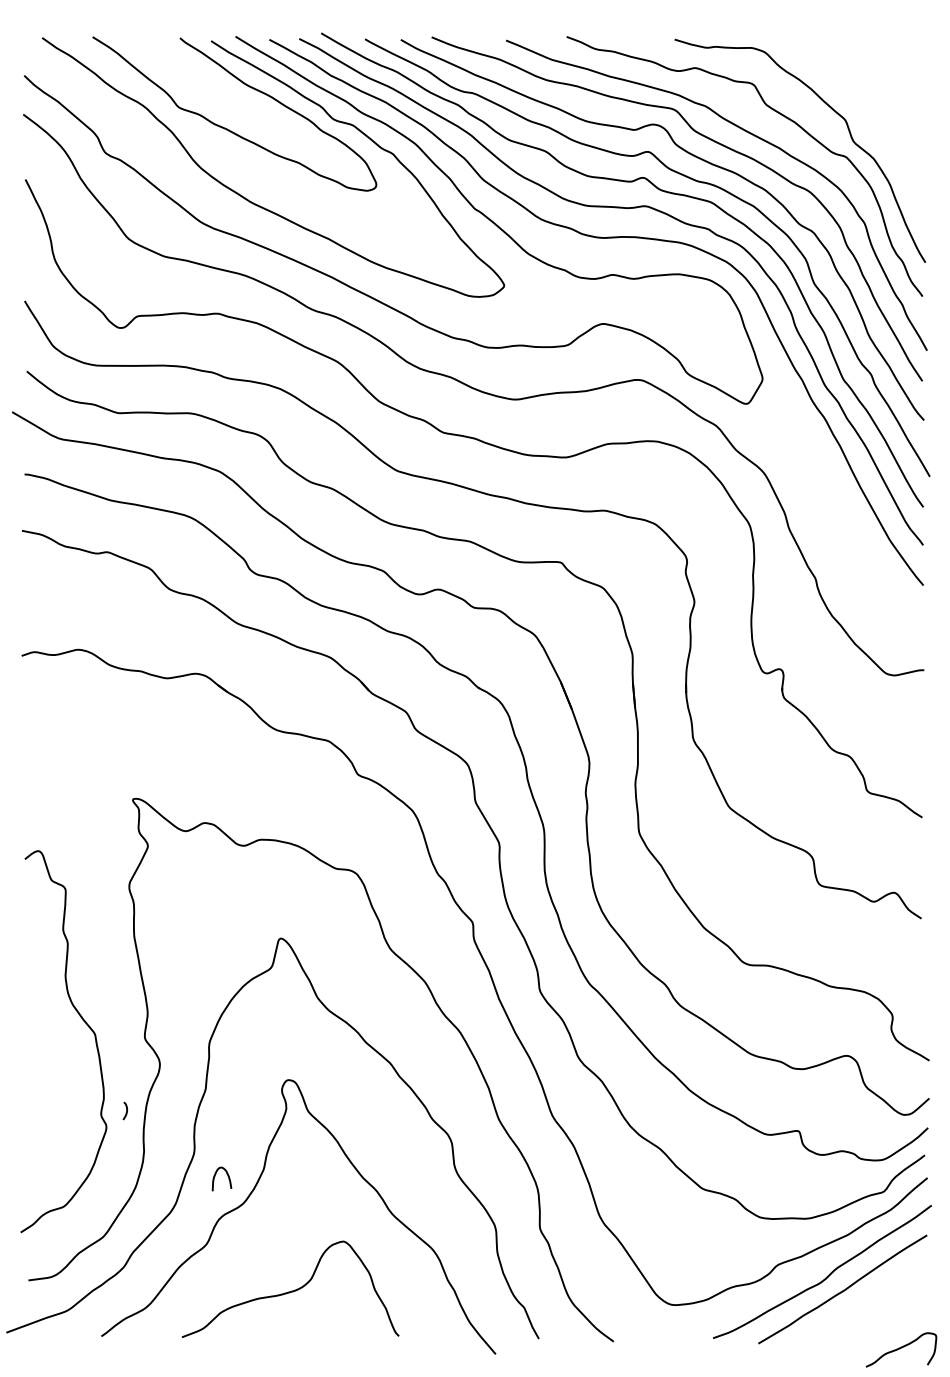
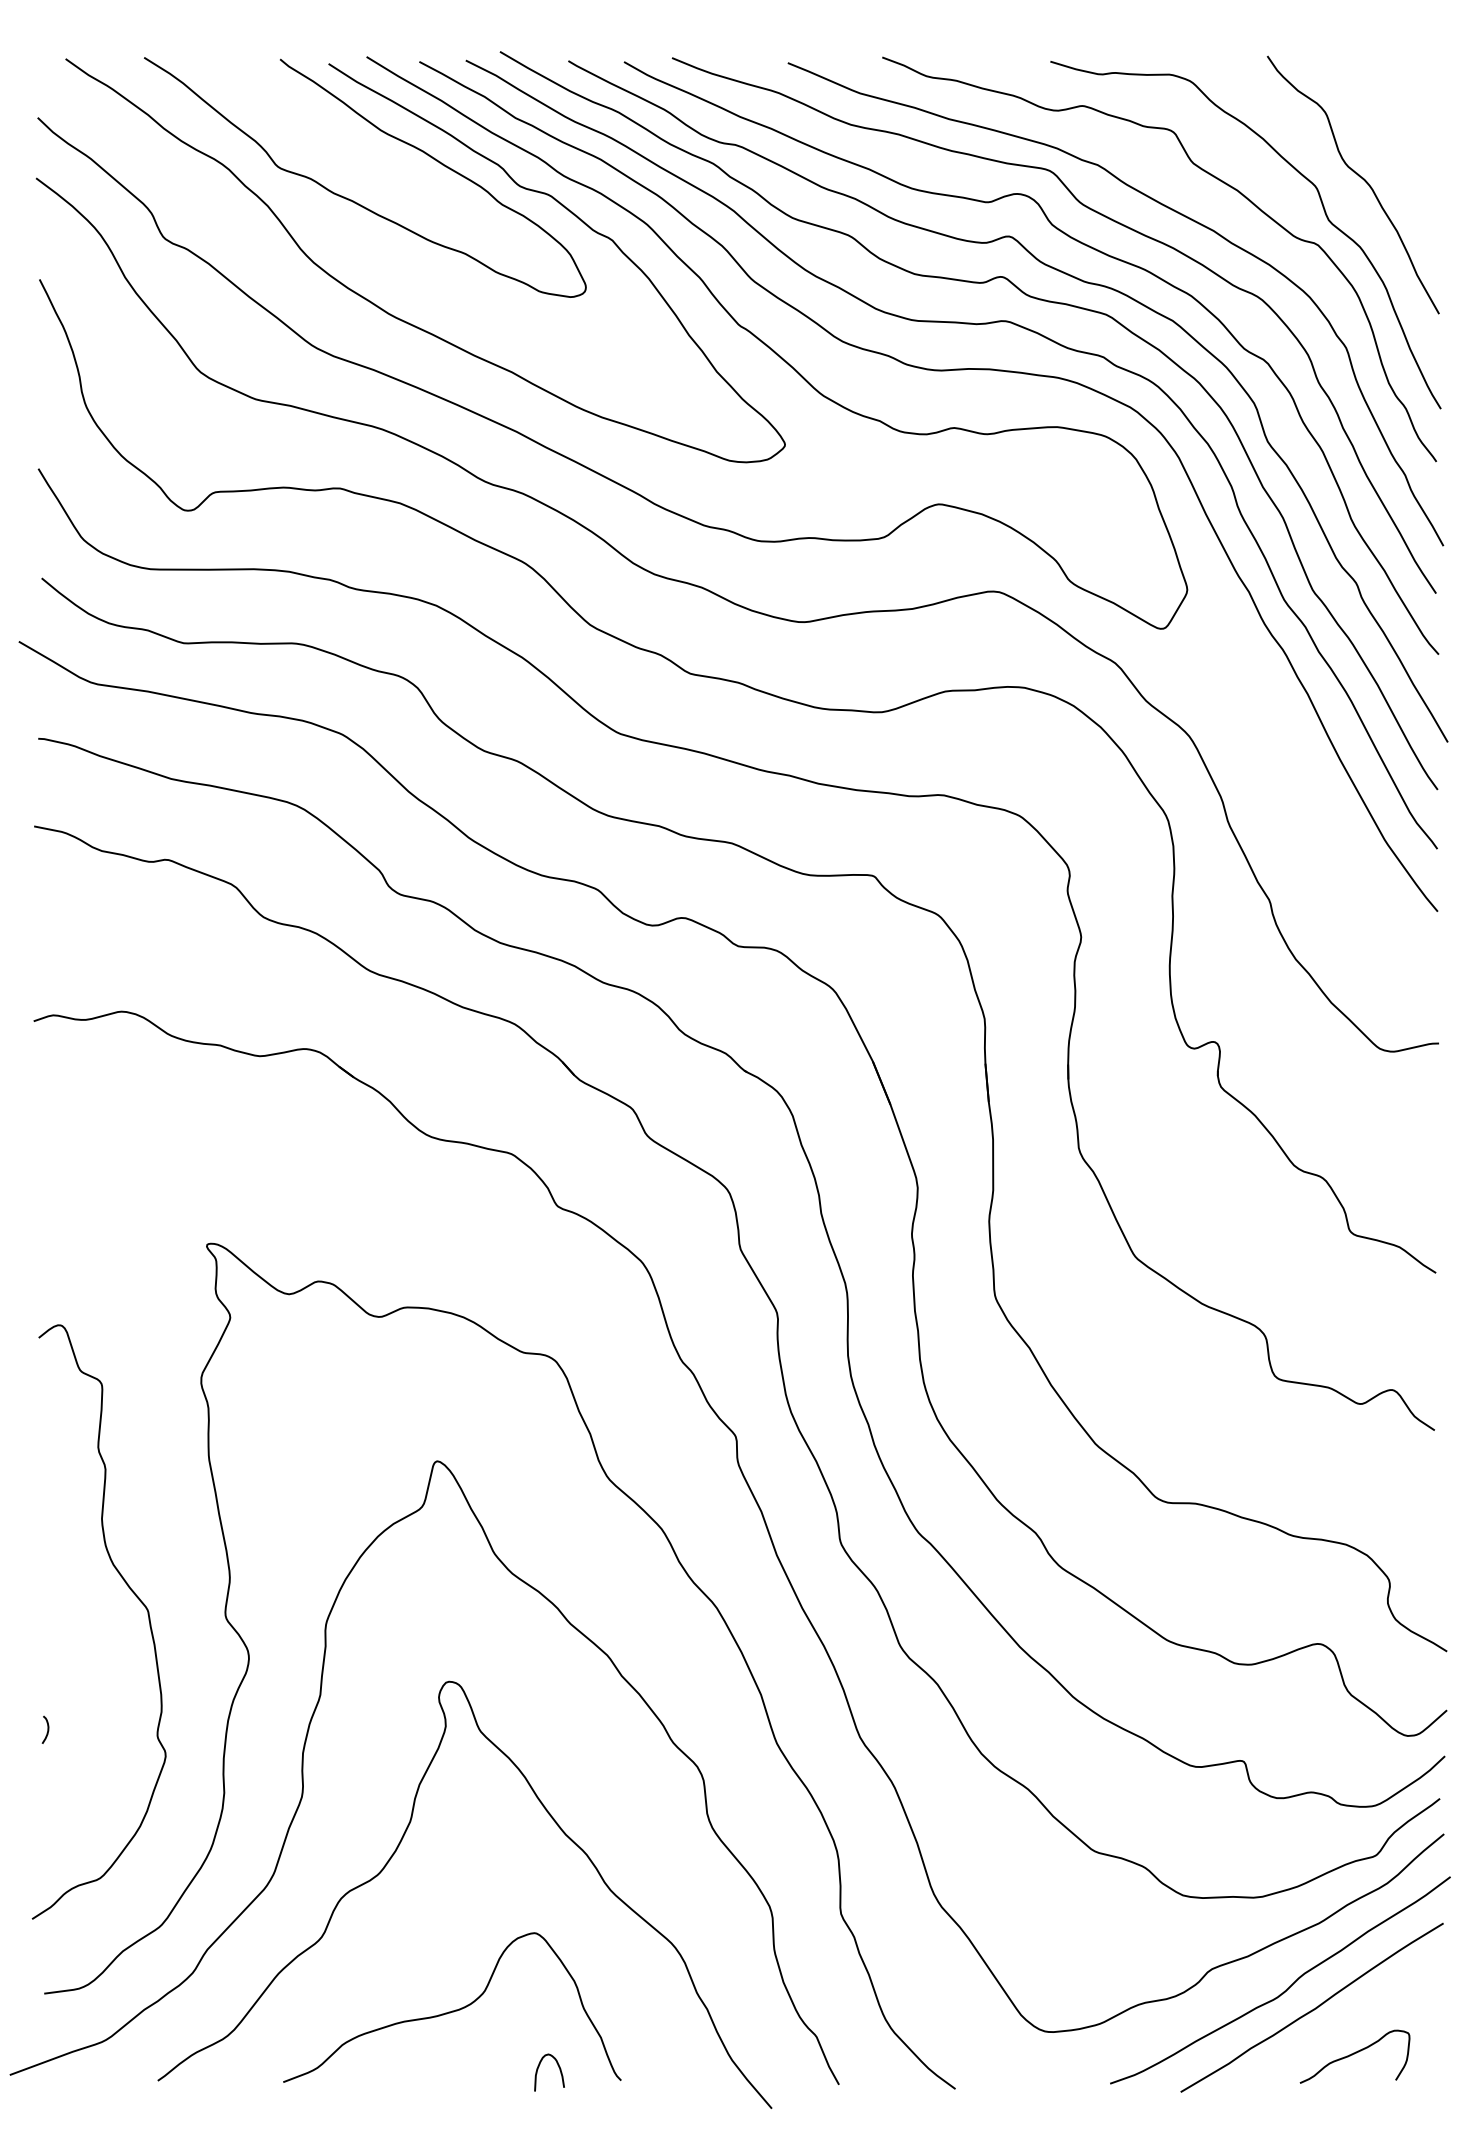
curve: (872, 113) -> (1358, 176), added
curve: (126, 1110) -> (47, 1729), moved
curve: (215, 1176) -> (539, 2068), moved
curve: (901, 1348) -> (1355, 2054), moved

